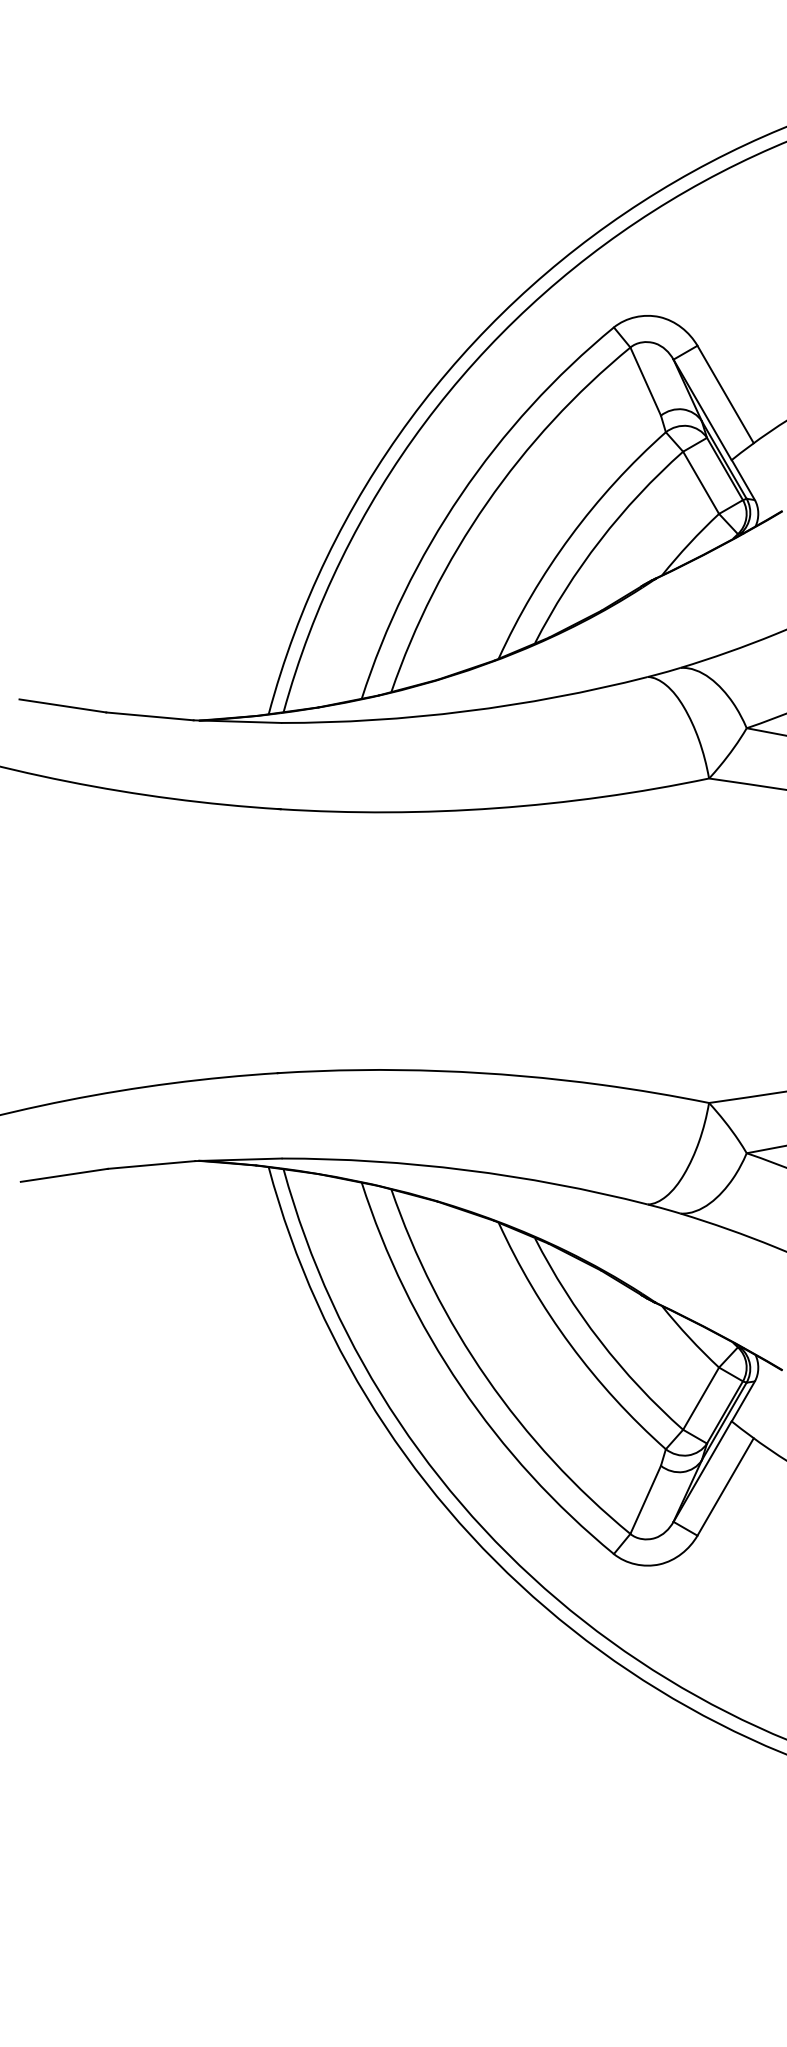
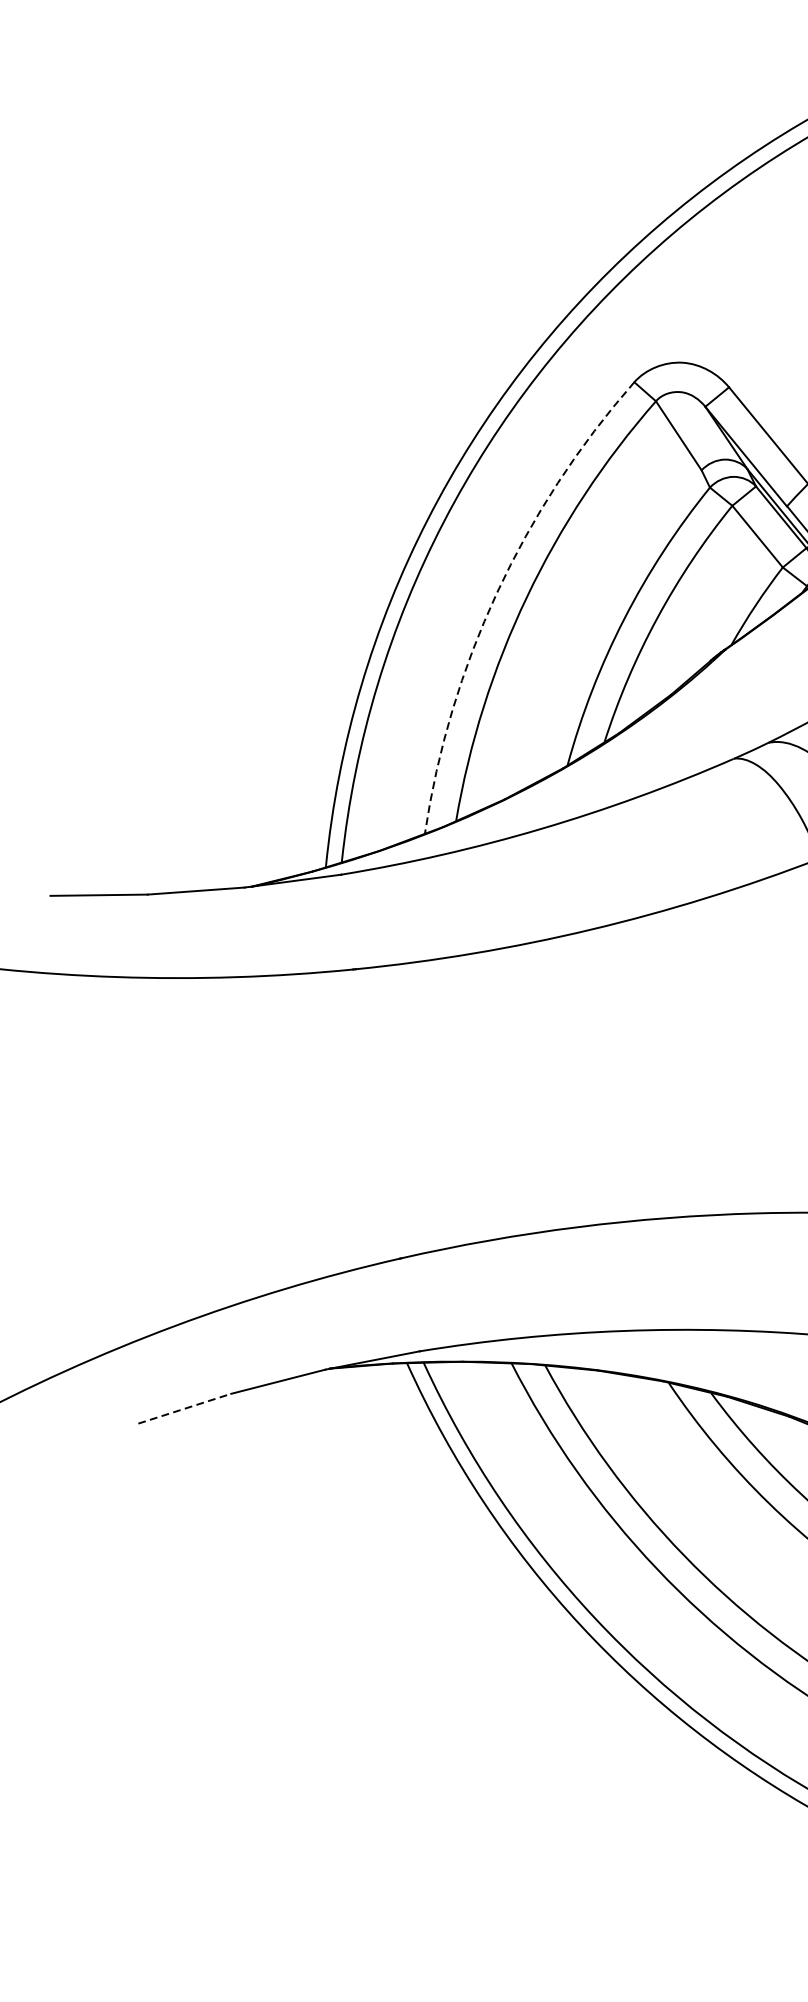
arc: (461, 494) -> (497, 592), solid -> dashed
line: (64, 1175) -> (185, 1408), solid -> dashed

